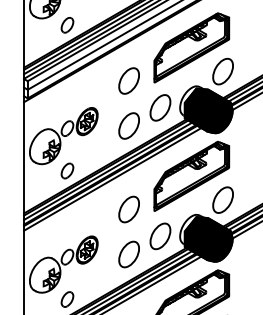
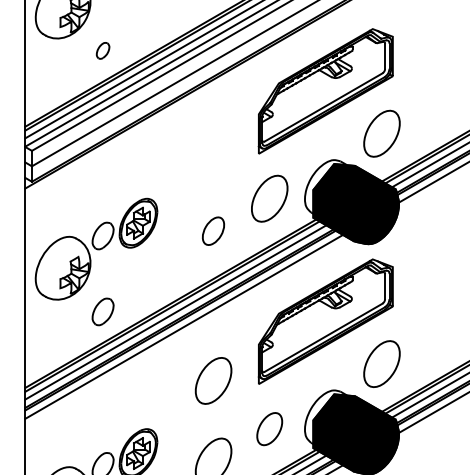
part: (67, 25) -> (103, 51), size x0.6
part: (128, 80) -> (212, 149), removed
part: (128, 125) -> (212, 230), size x0.6
part: (160, 236) -> (269, 429), size x0.7

